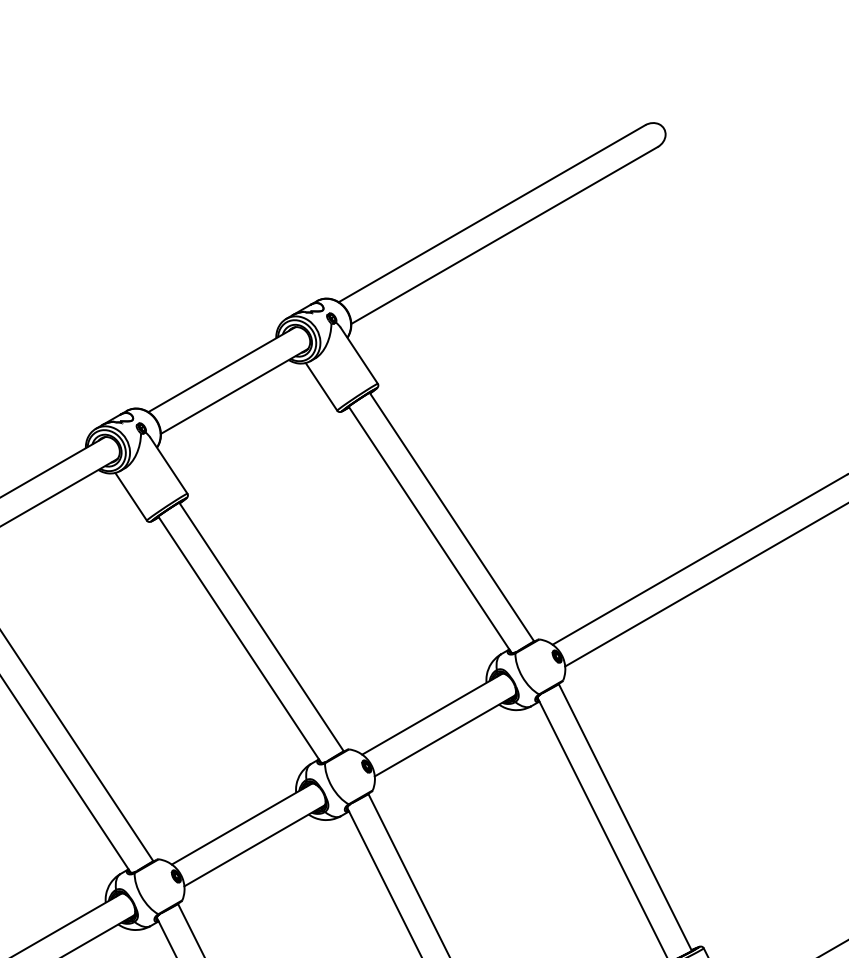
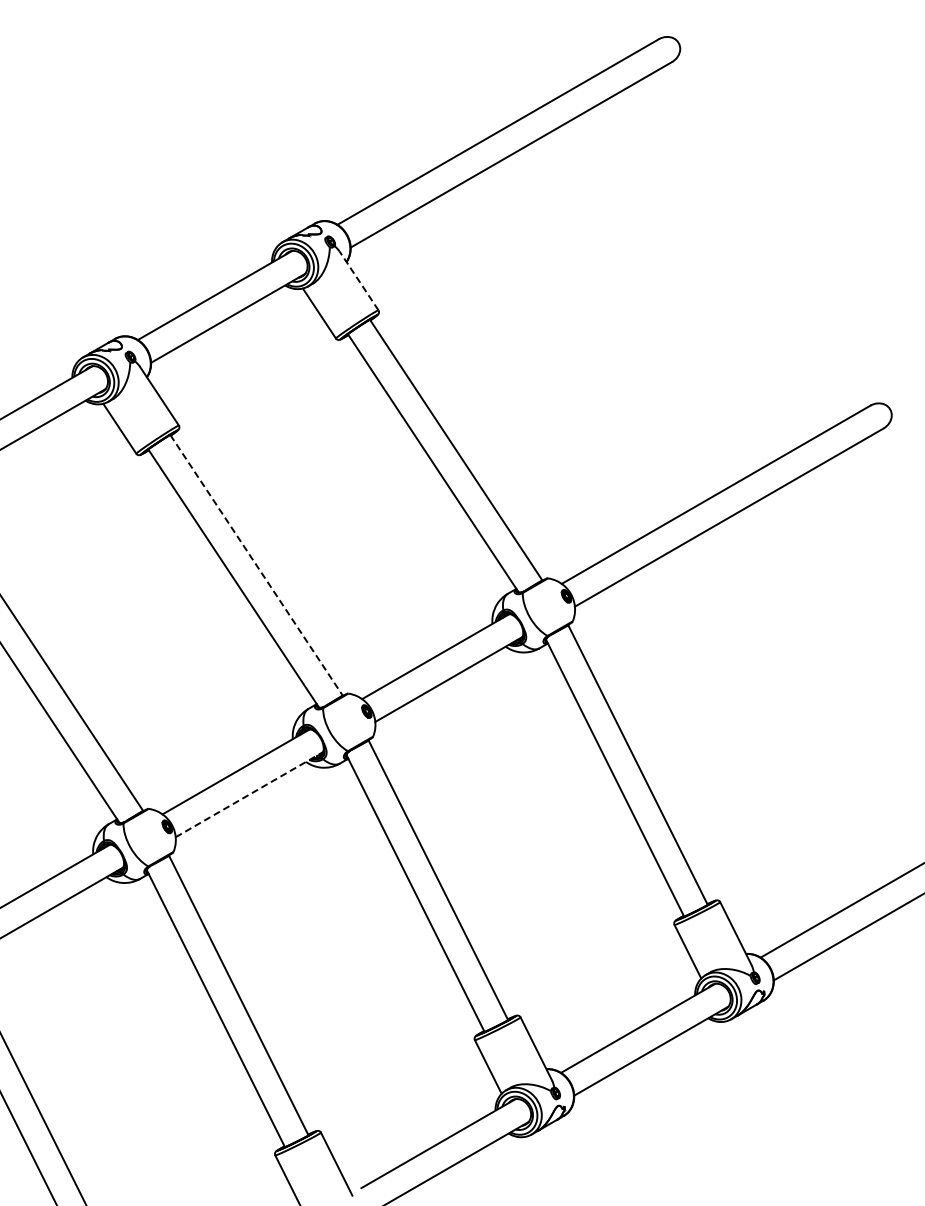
line: (358, 355) -> (358, 280), solid -> dashed
line: (261, 627) -> (256, 565), solid -> dashed
line: (254, 845) -> (249, 794), solid -> dashed

